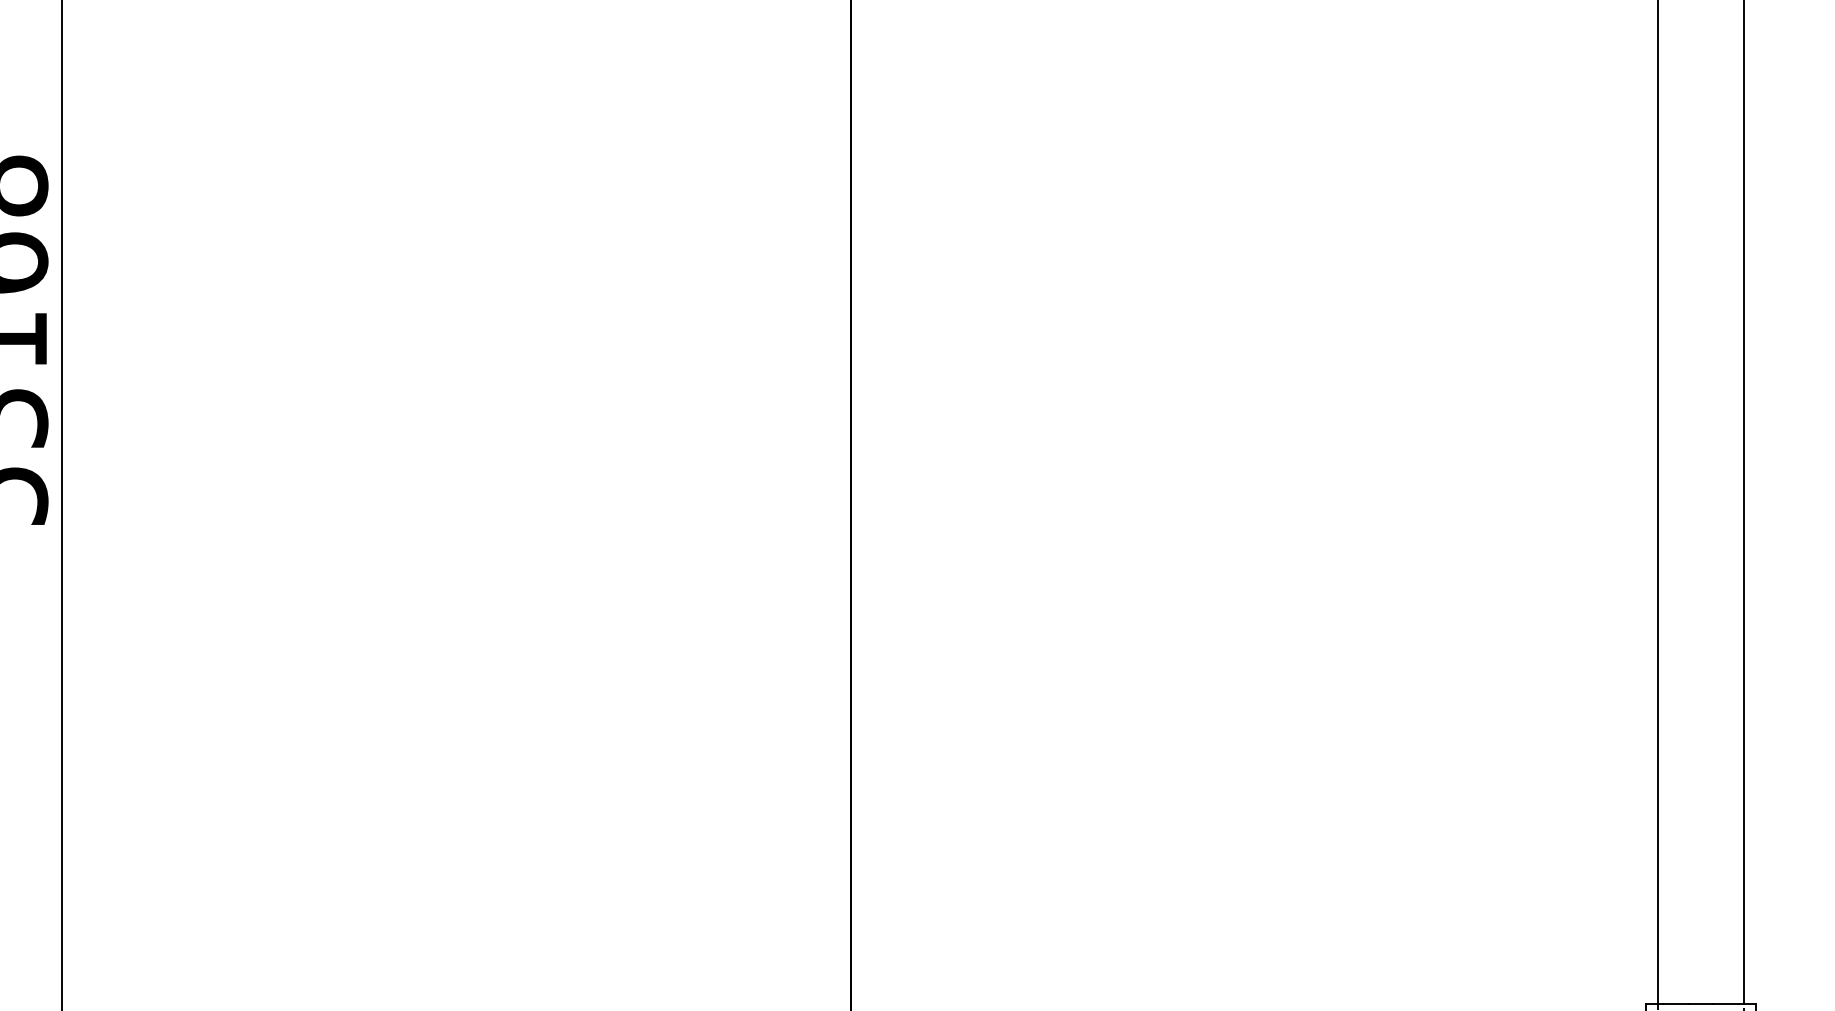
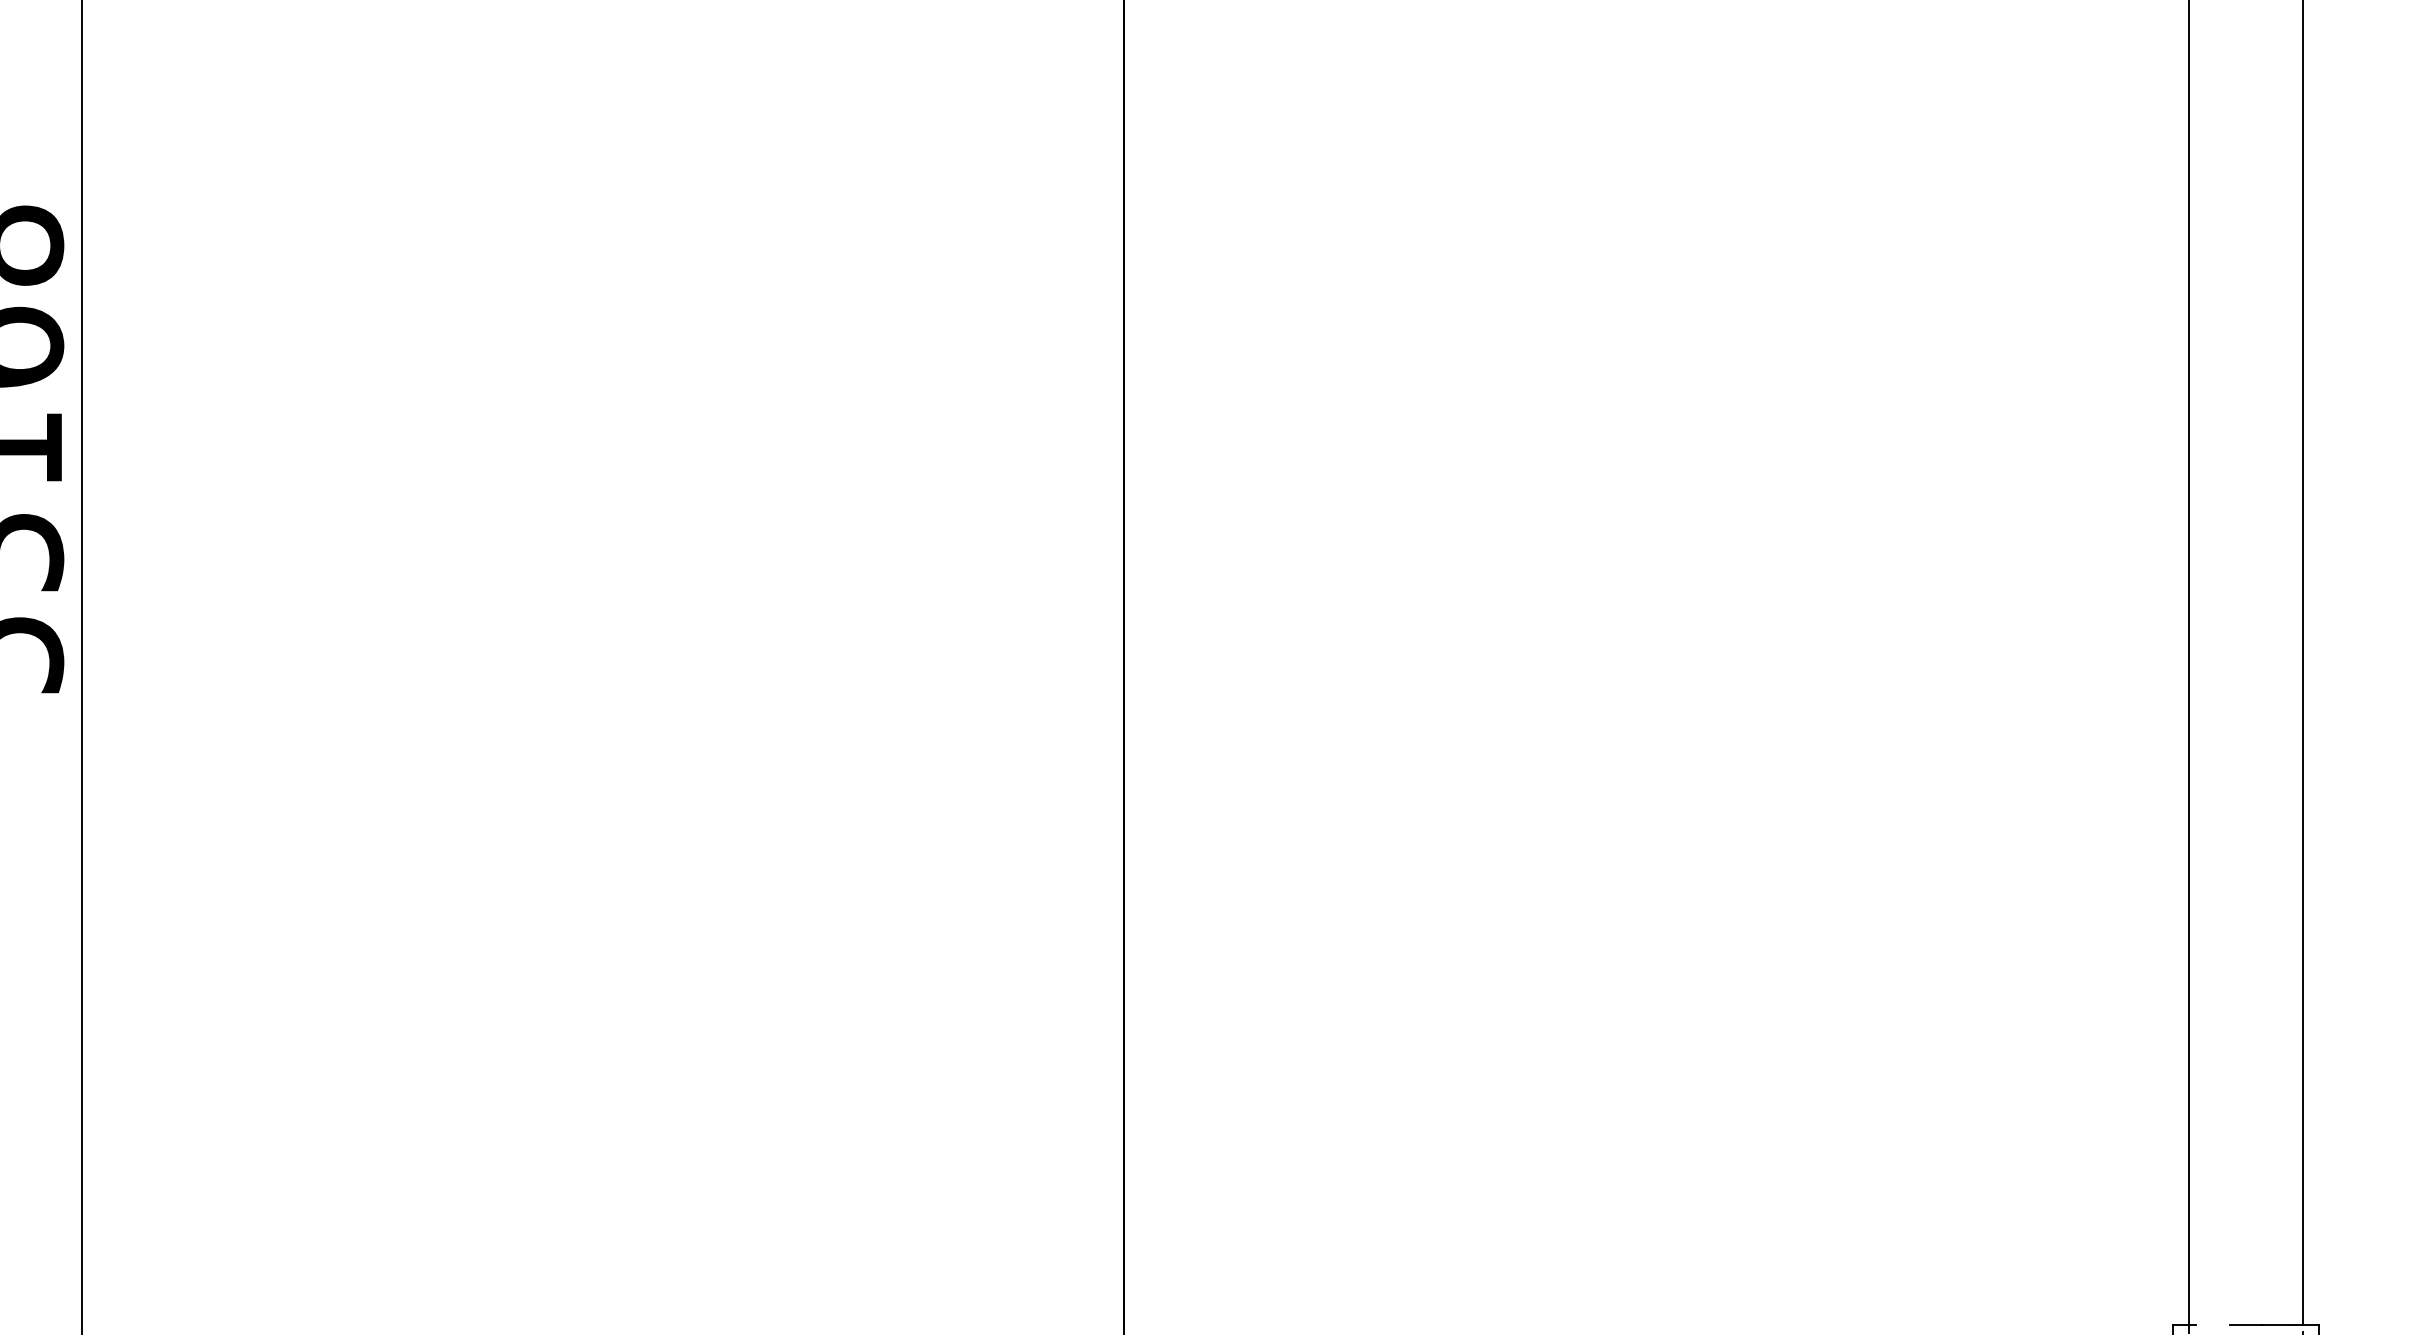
line: (1675, 1003) -> (2212, 1325), removed

